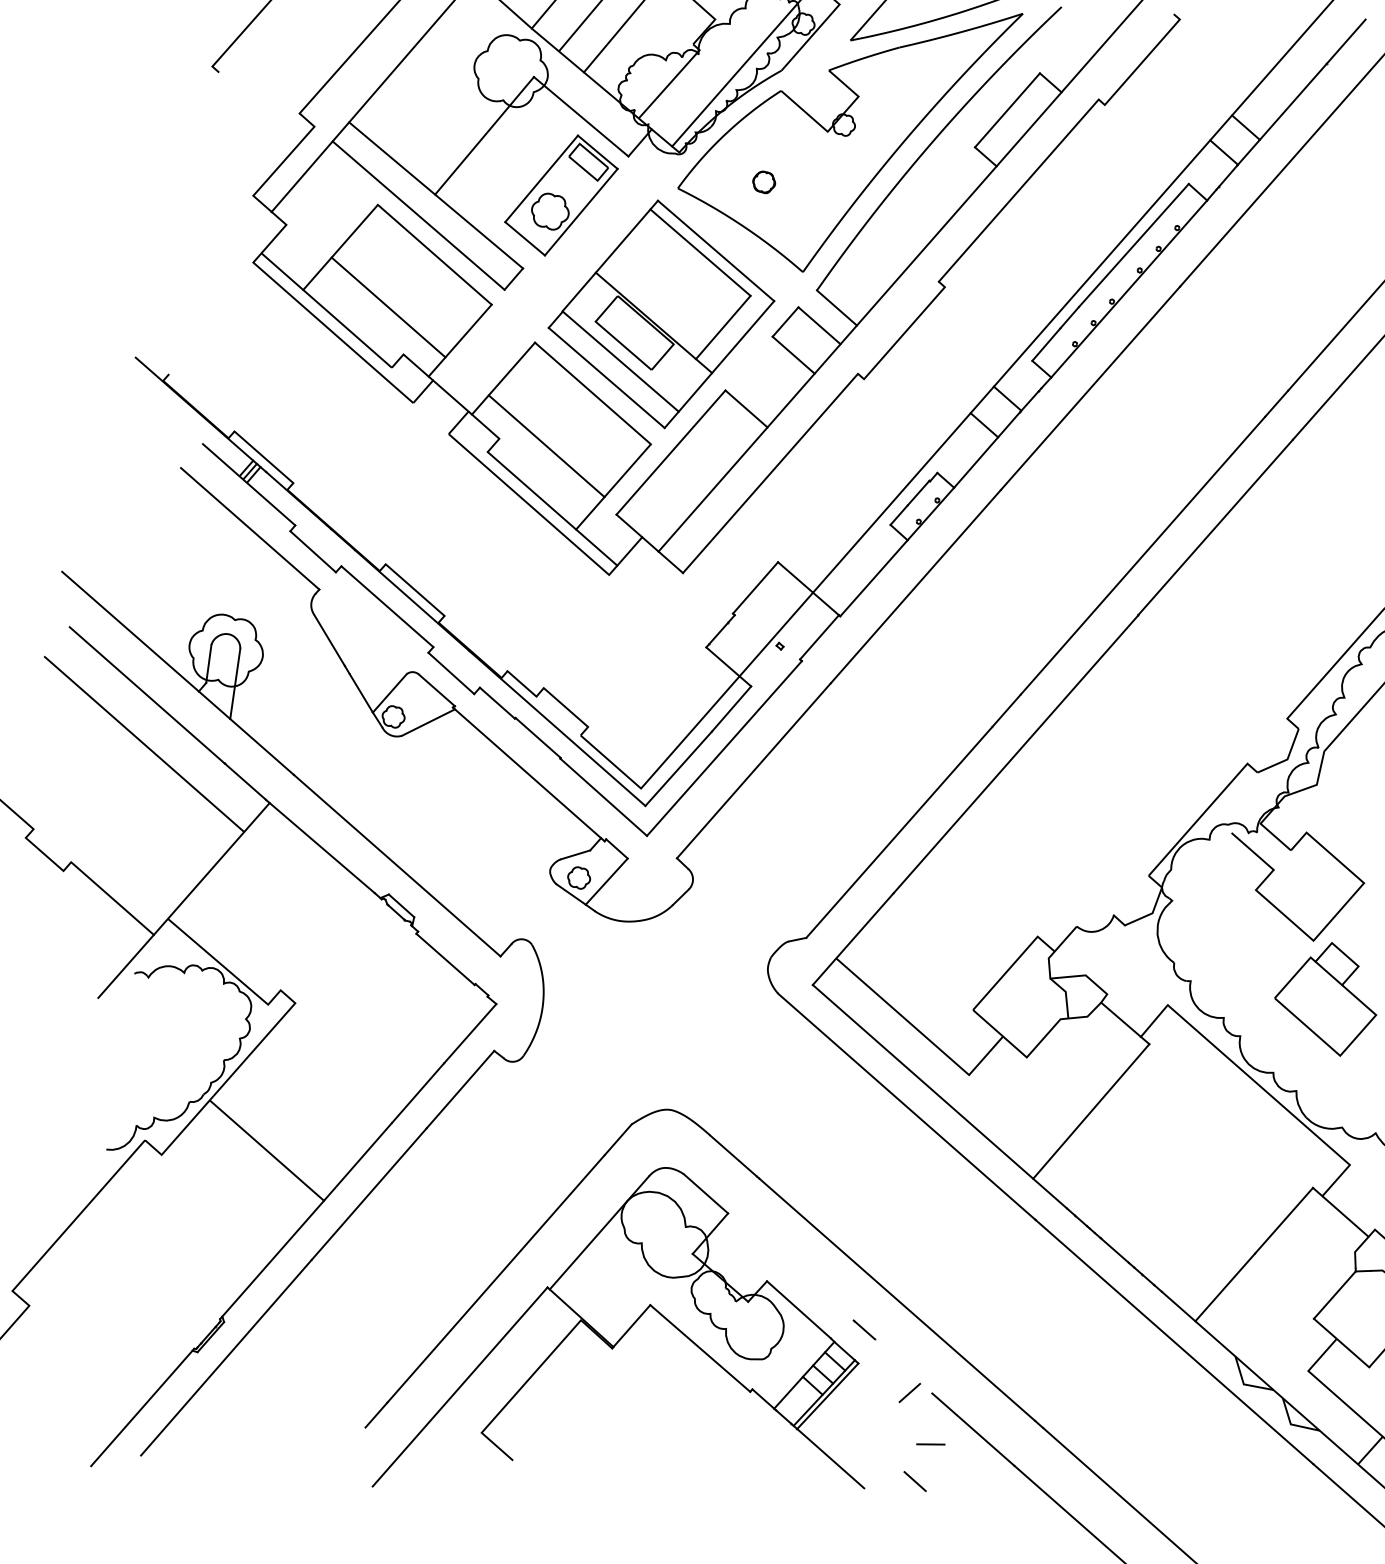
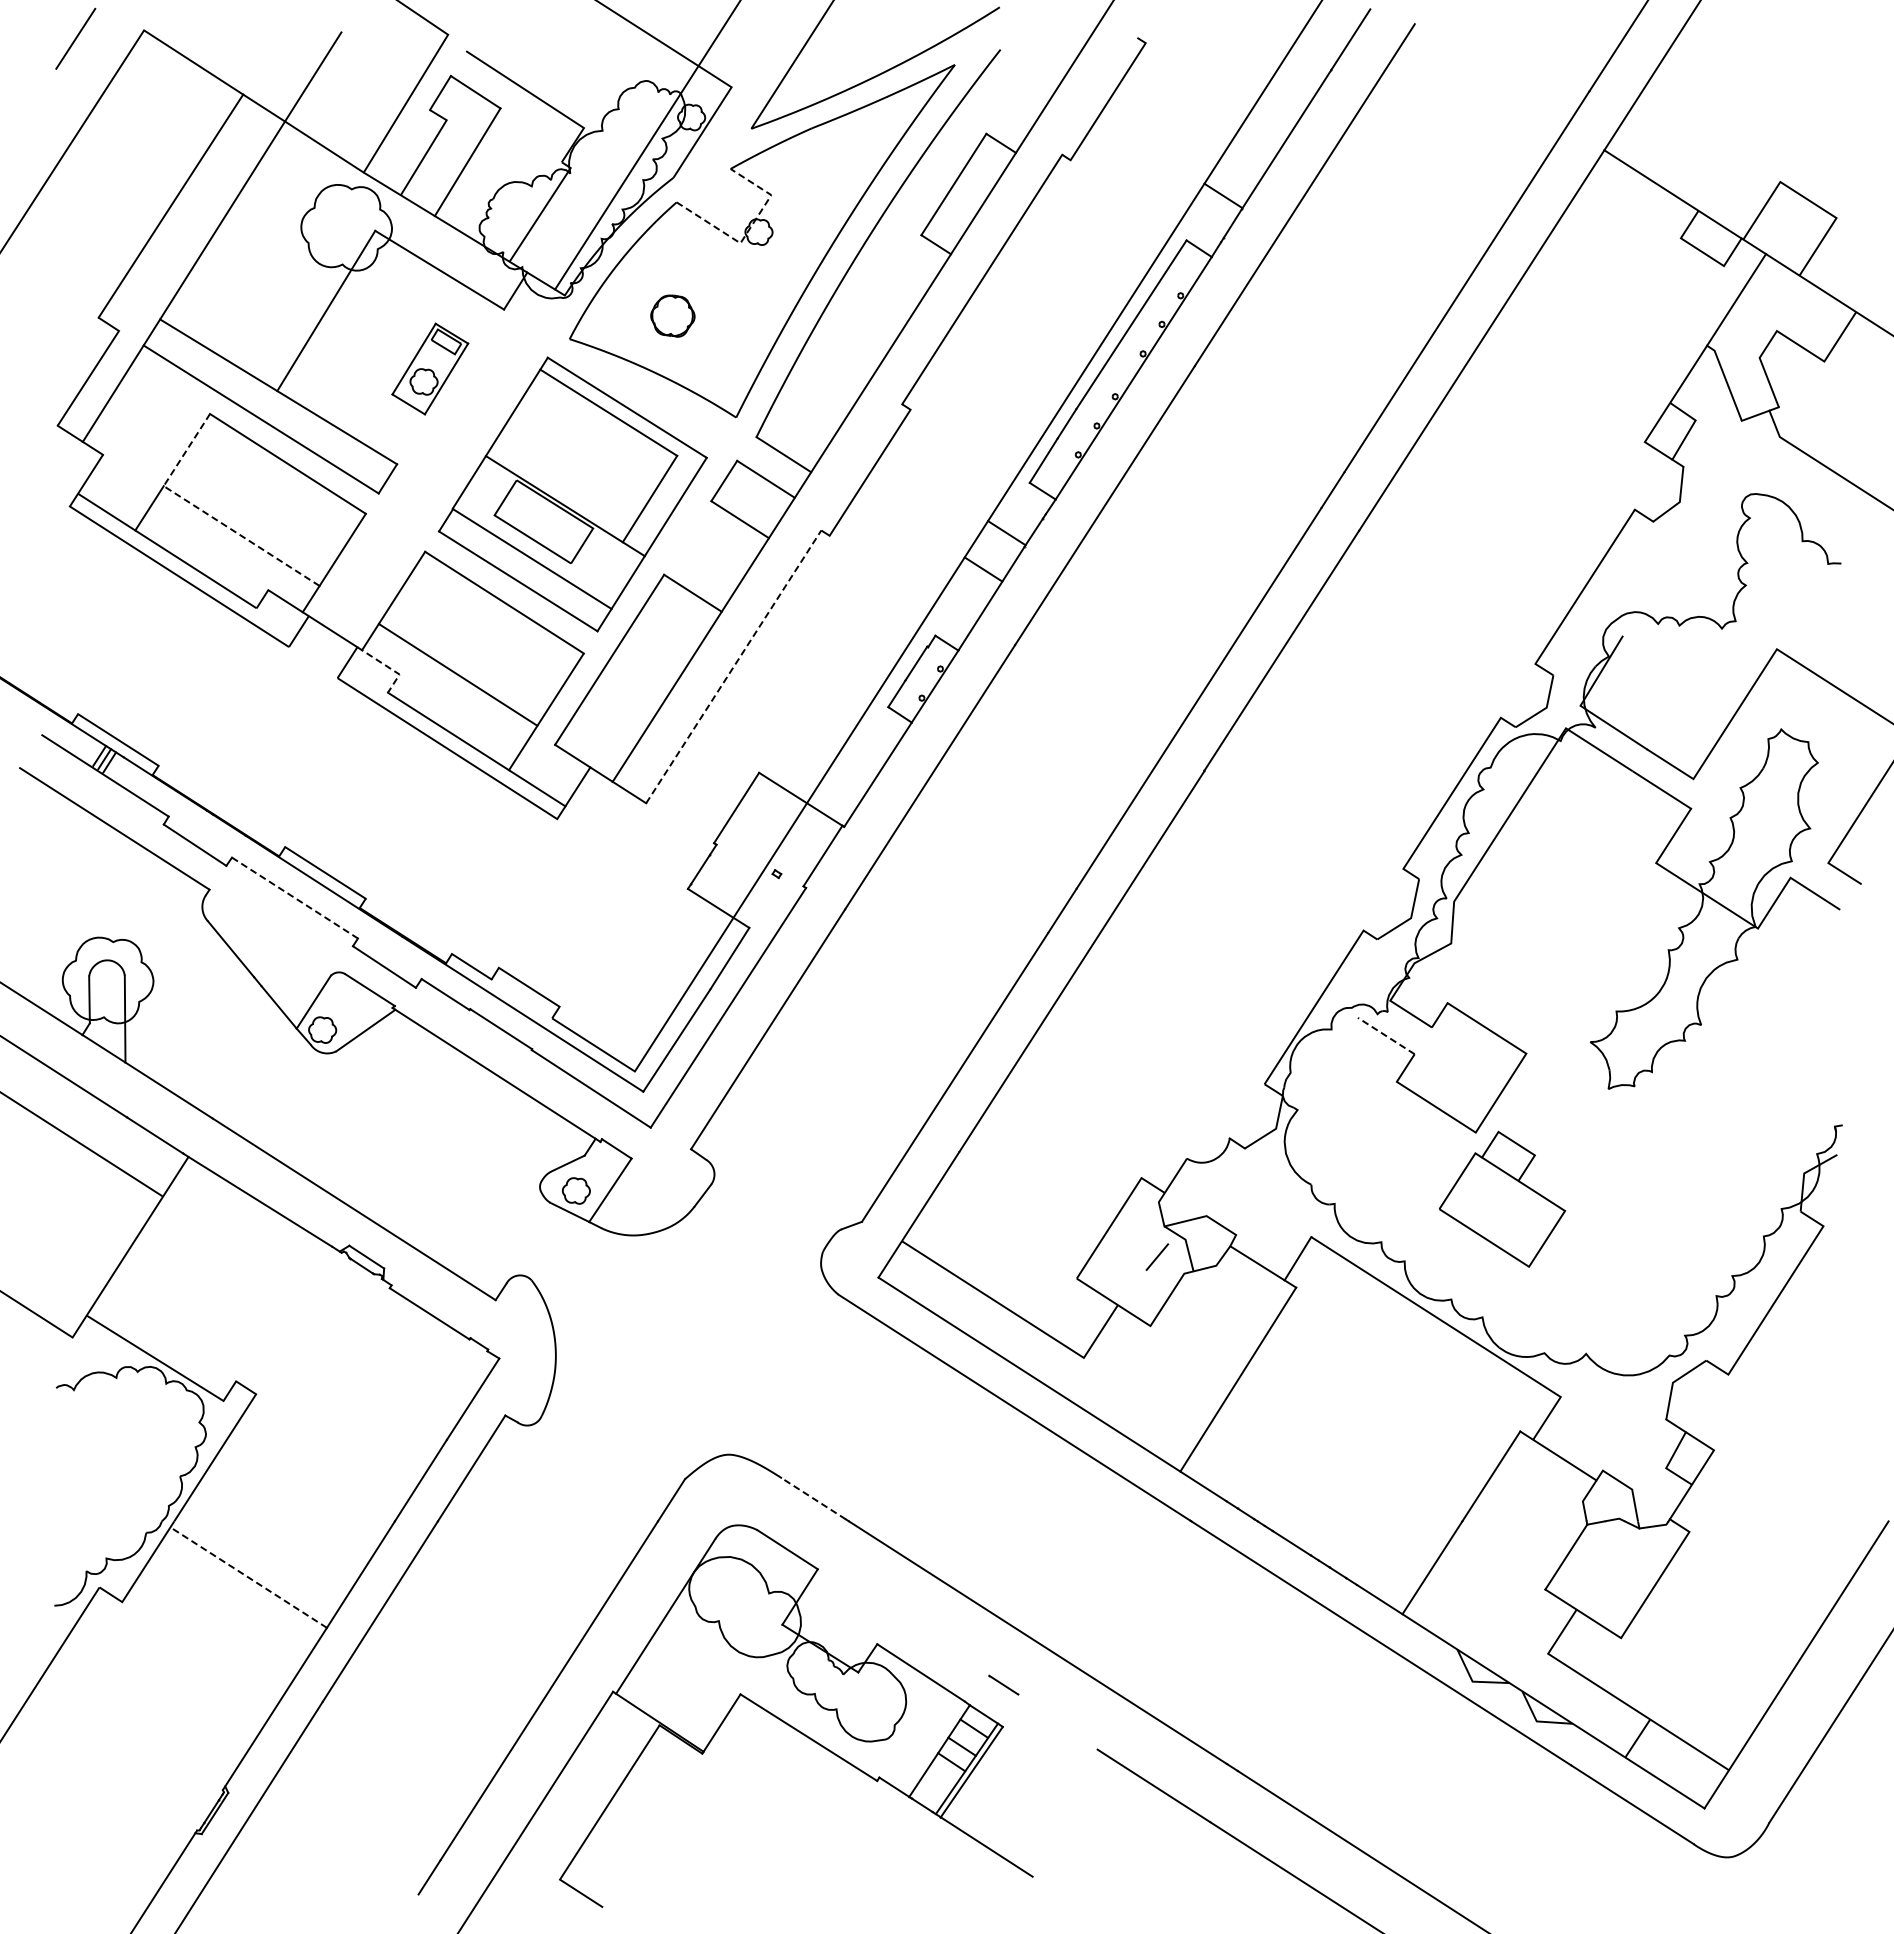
line: (836, 122) -> (749, 230), solid -> dashed
line: (1246, 127) -> (1245, 161), removed
part: (763, 181) -> (672, 315), size x1.6
part: (561, 195) -> (430, 368), size x0.6
line: (361, 283) -> (204, 512), solid -> dashed
line: (491, 431) -> (388, 667), solid -> dashed
line: (771, 473) -> (734, 666), solid -> dashed
line: (386, 607) -> (294, 898), solid -> dashed
line: (1253, 852) -> (1386, 1036), solid -> dashed
line: (125, 966) -> (44, 1380), removed
line: (265, 1150) -> (247, 1577), solid -> dashed
line: (733, 1155) -> (813, 1498), solid -> dashed
line: (910, 1392) -> (1157, 1256), moved
line: (930, 1444) -> (1104, 1811), removed
line: (914, 1480) -> (1092, 1858), removed

